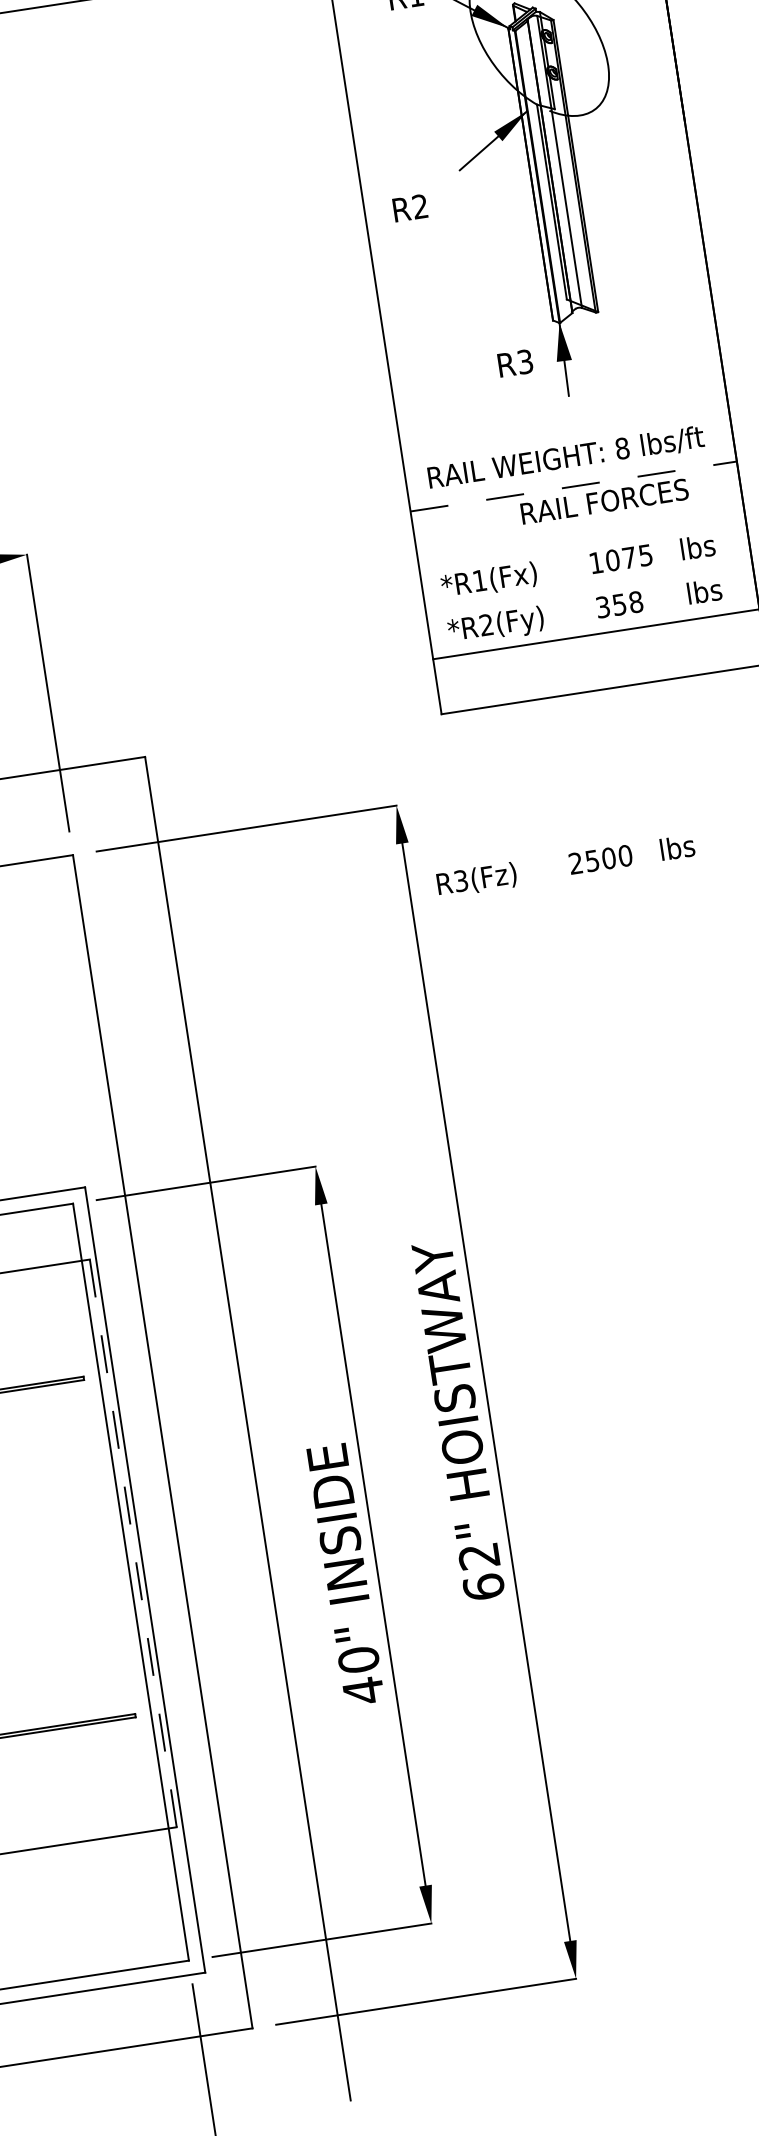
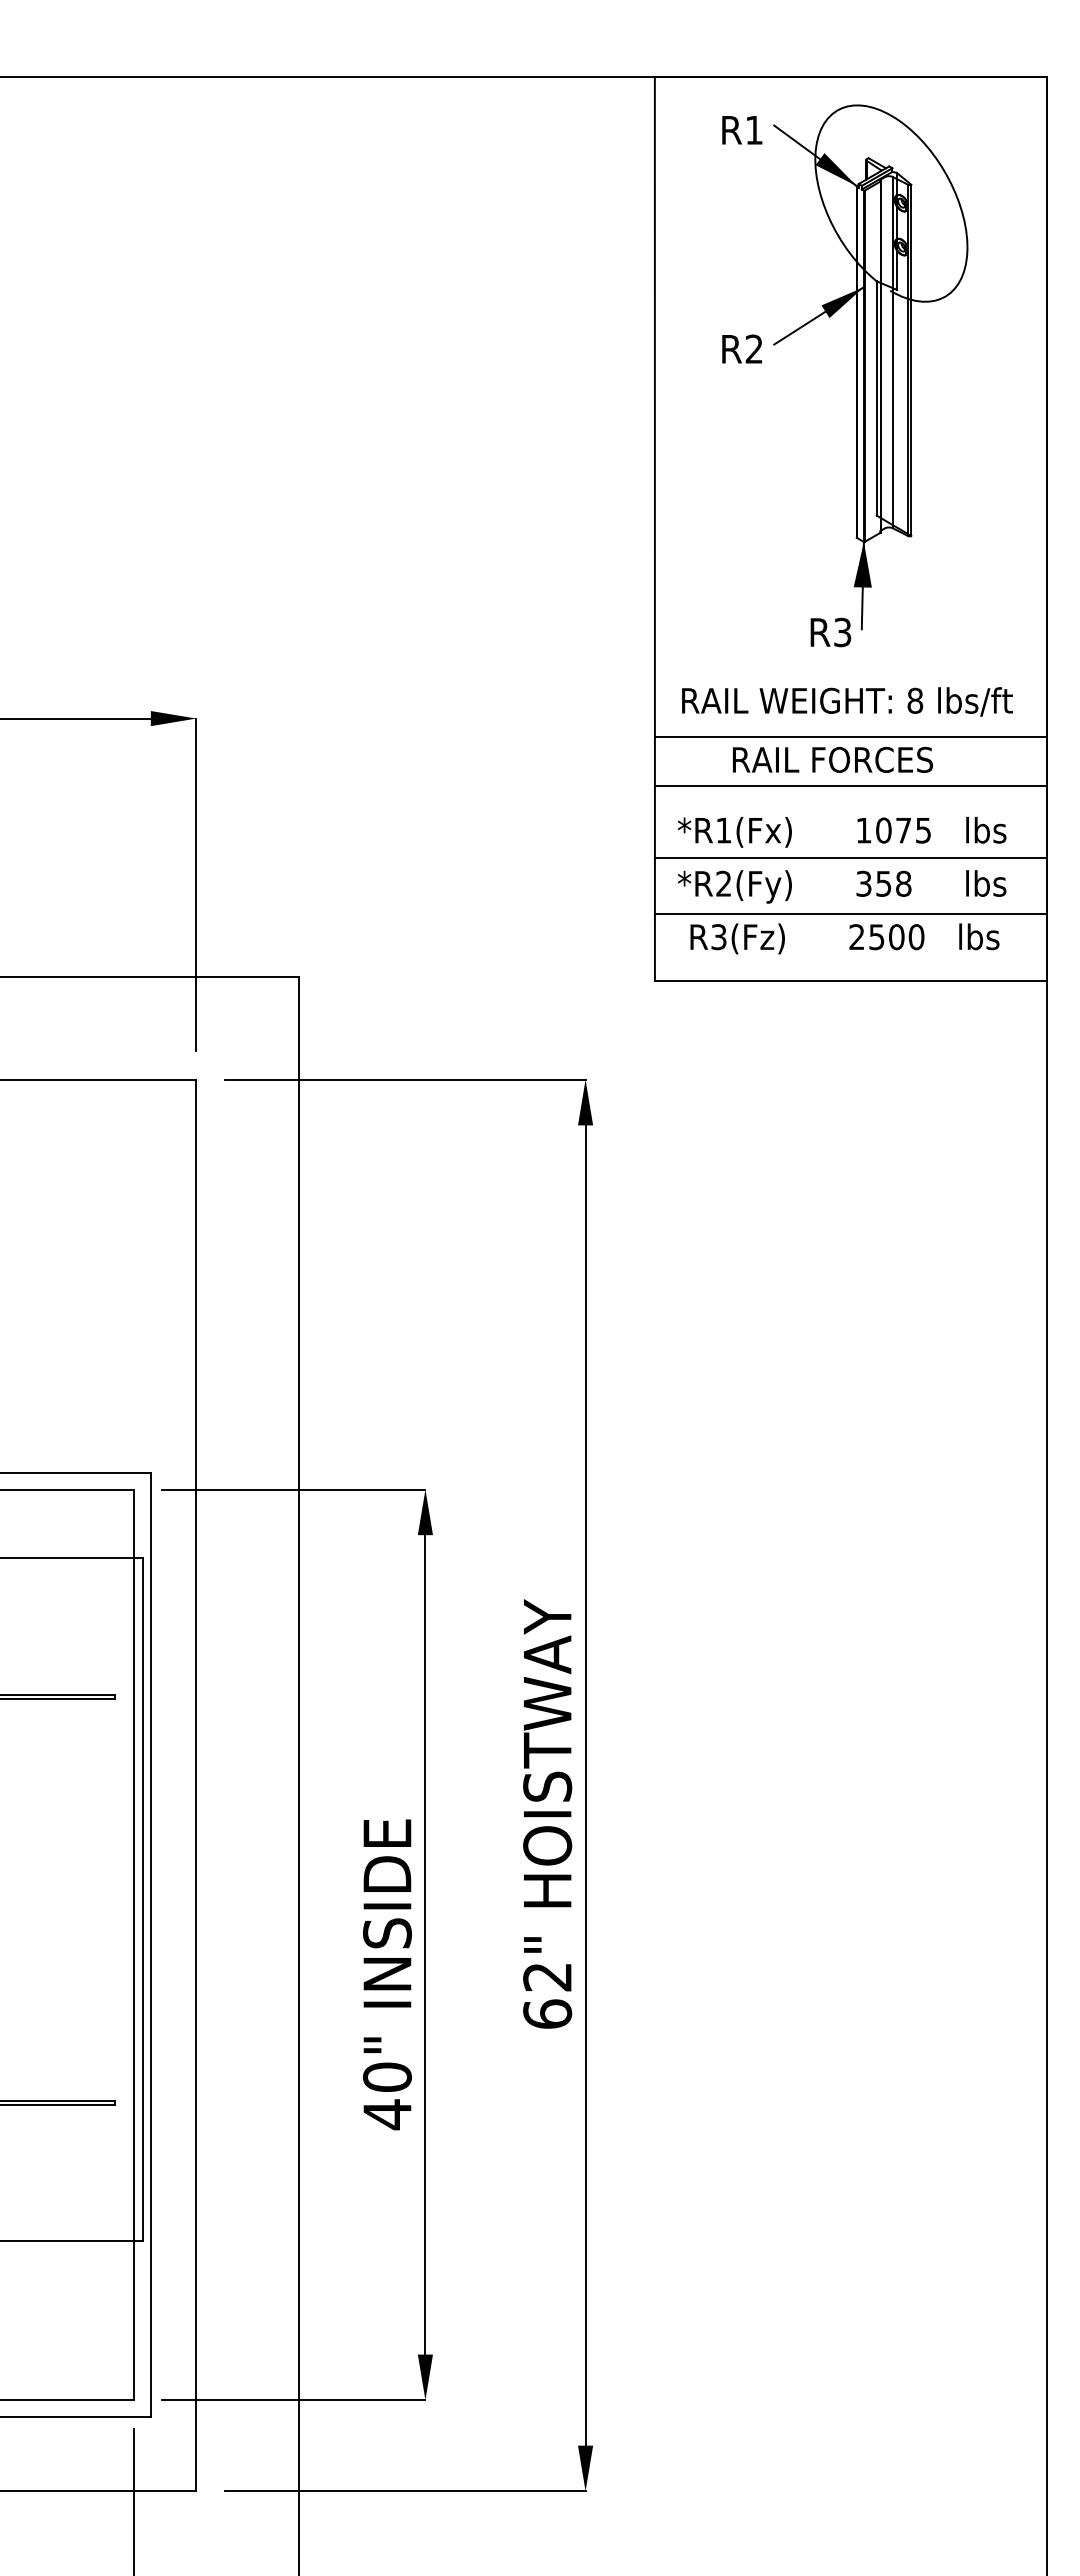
text: (409, 207) -> (741, 348), moved
text: (515, 363) -> (830, 632), moved
line: (573, 486) -> (851, 736), dashed -> solid
text: (605, 501) -> (833, 759), moved
line: (579, 528) -> (850, 786), added
line: (588, 587) -> (850, 857), added
text: (565, 866) -> (844, 938), moved
line: (133, 1543) -> (143, 1899), dashed -> solid

